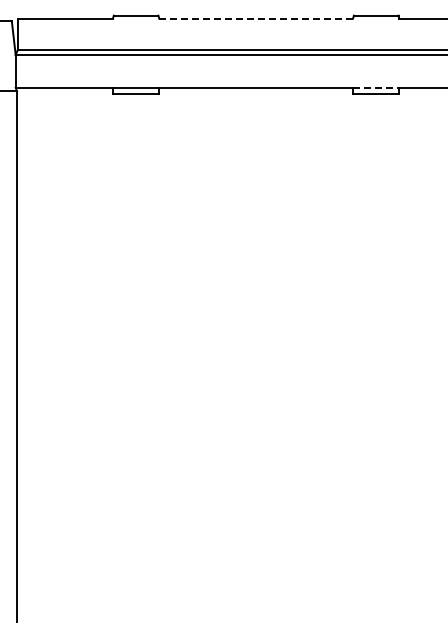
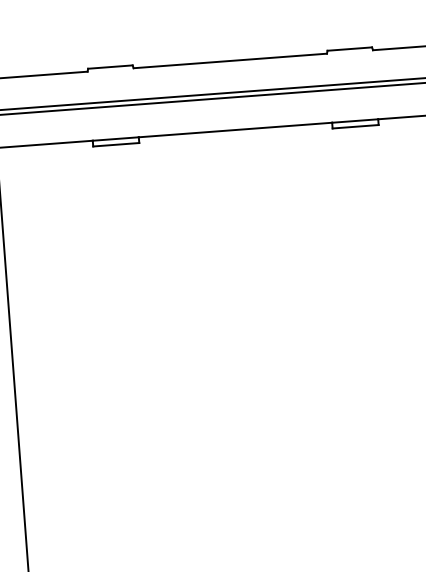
line: (256, 18) -> (230, 60), dashed -> solid
line: (376, 87) -> (355, 120), dashed -> solid

